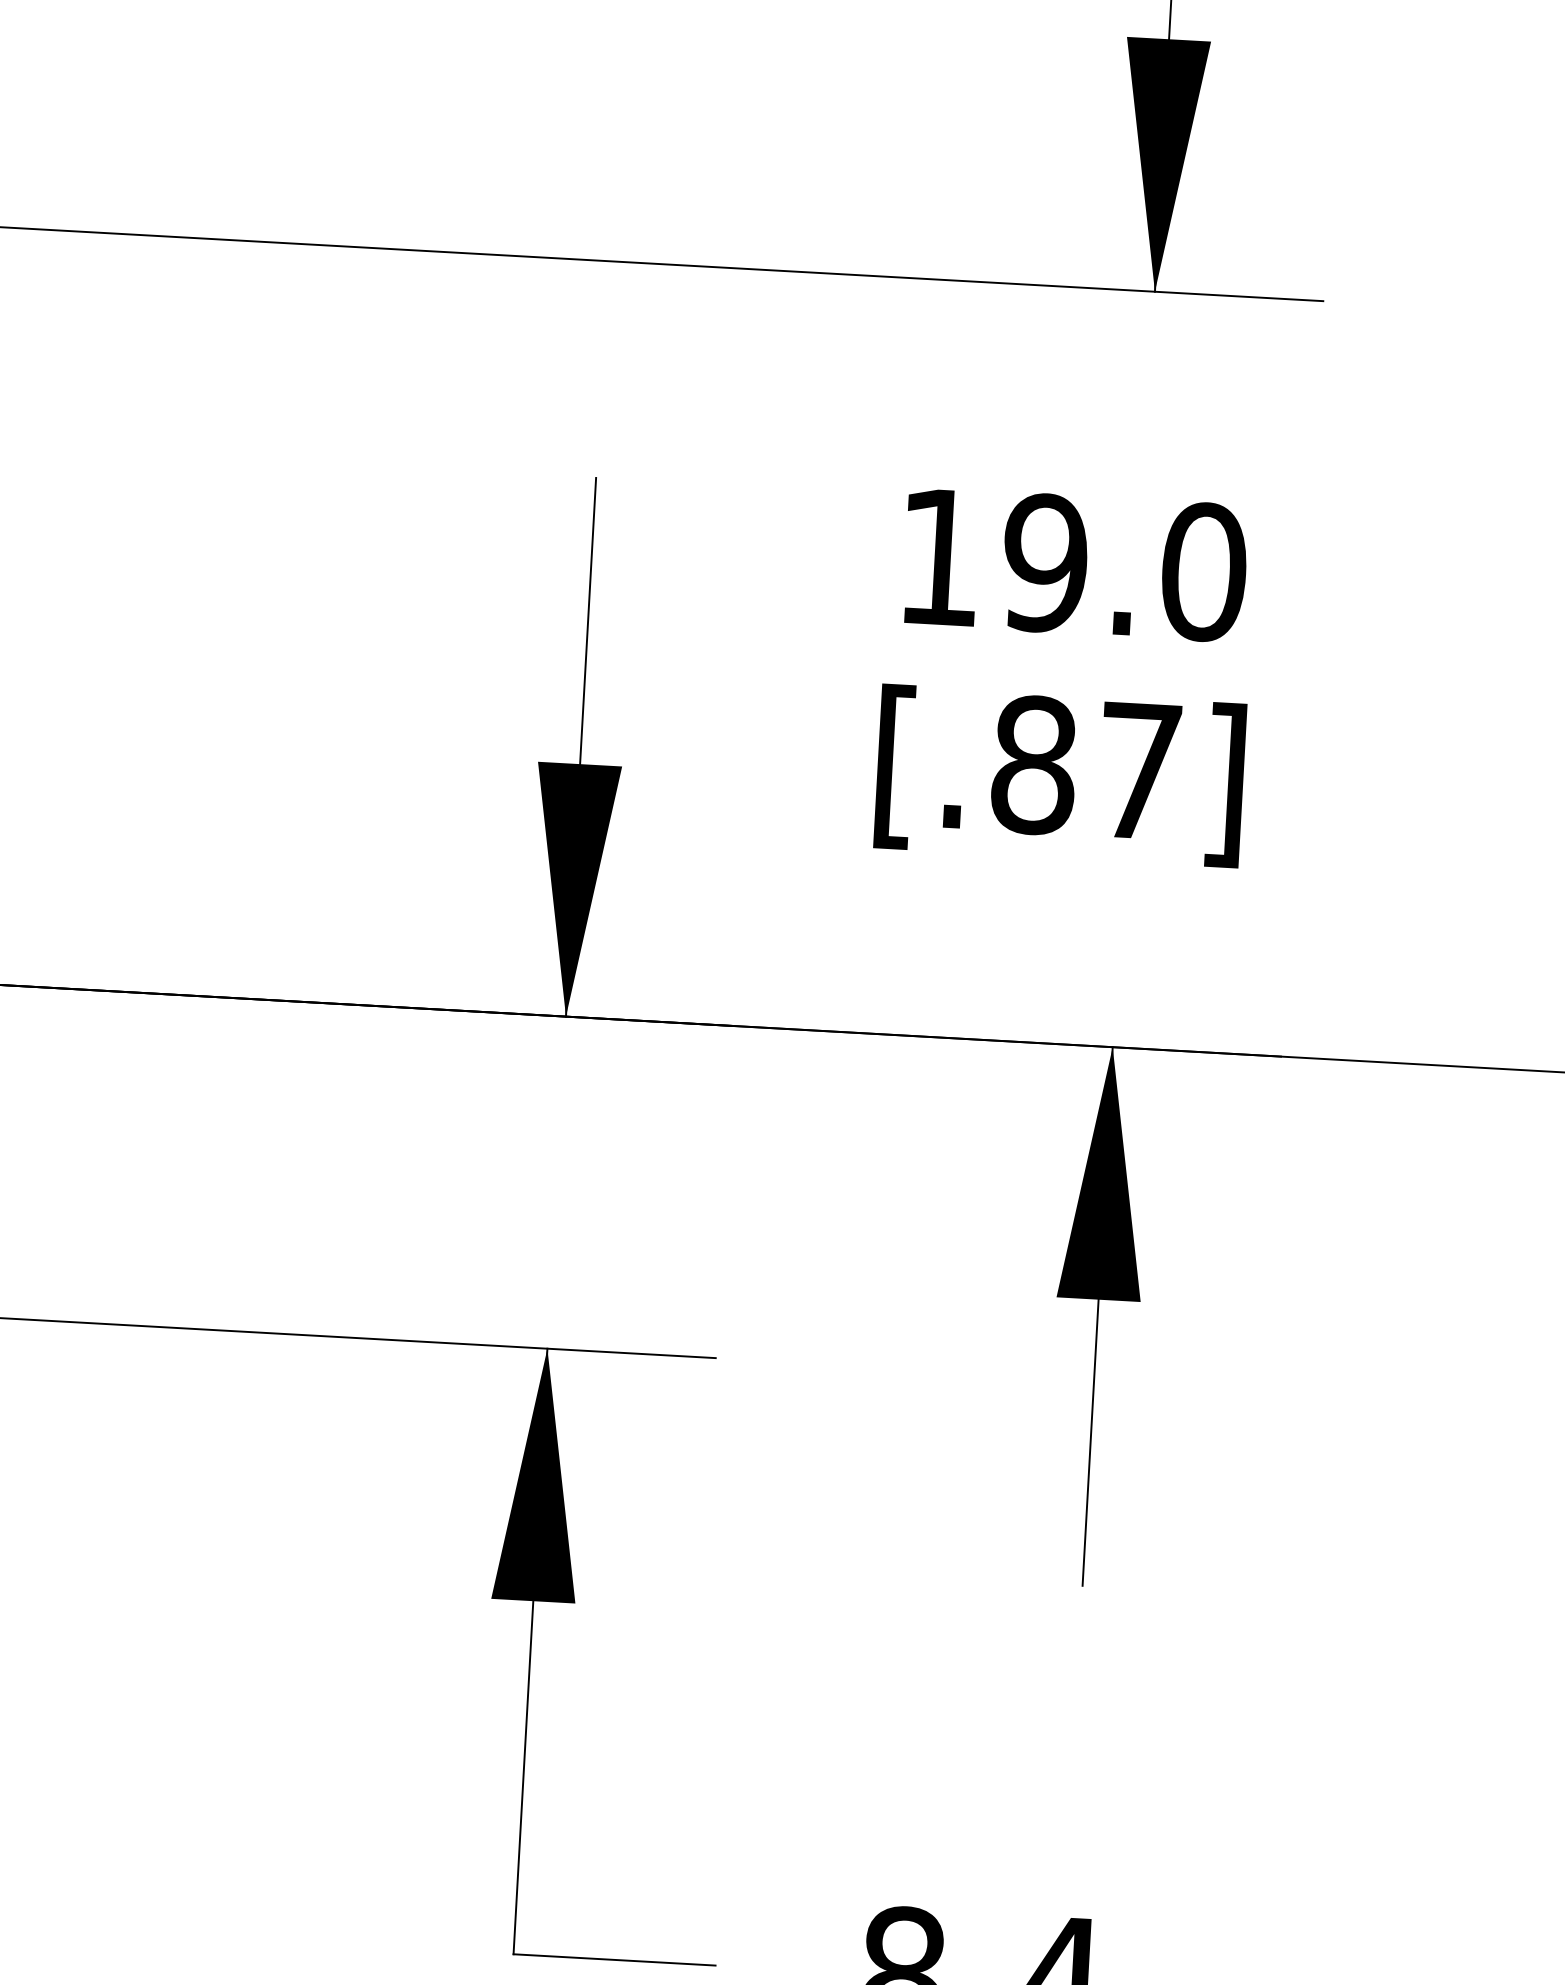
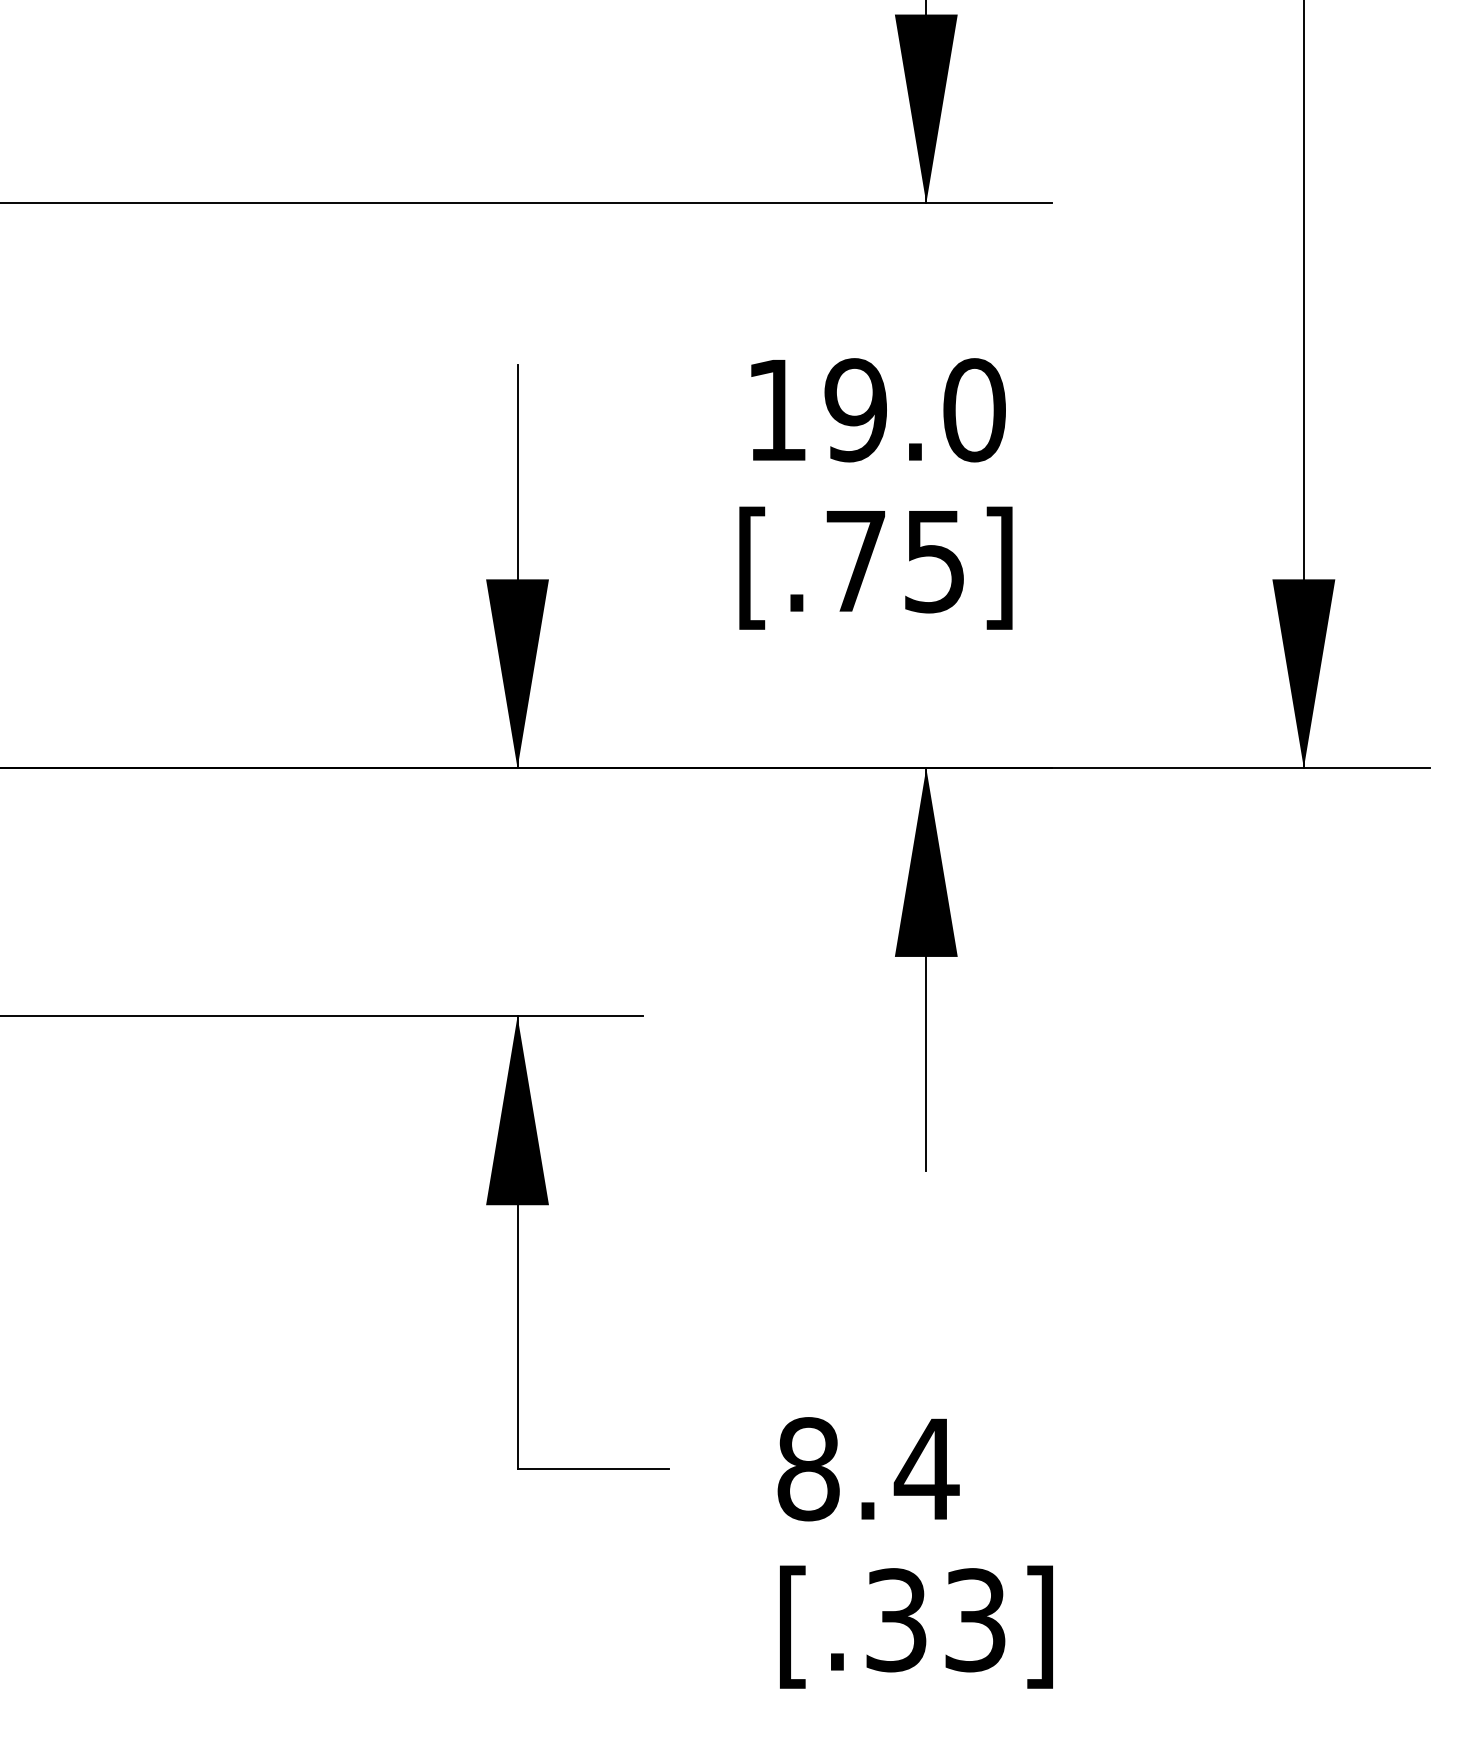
text: (1085, 768) -> (894, 561), [.87] -> [.75]

